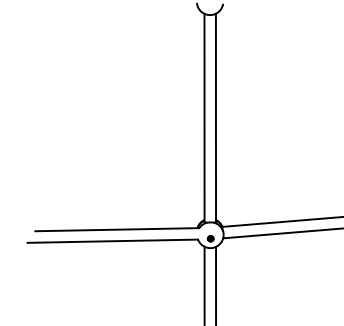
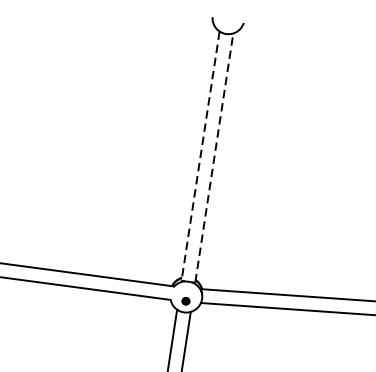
line: (215, 117) -> (213, 157), solid -> dashed
line: (204, 118) -> (200, 156), solid -> dashed

